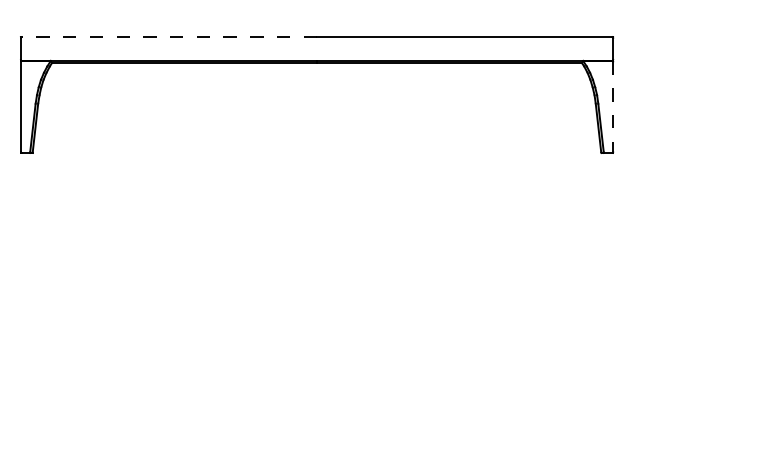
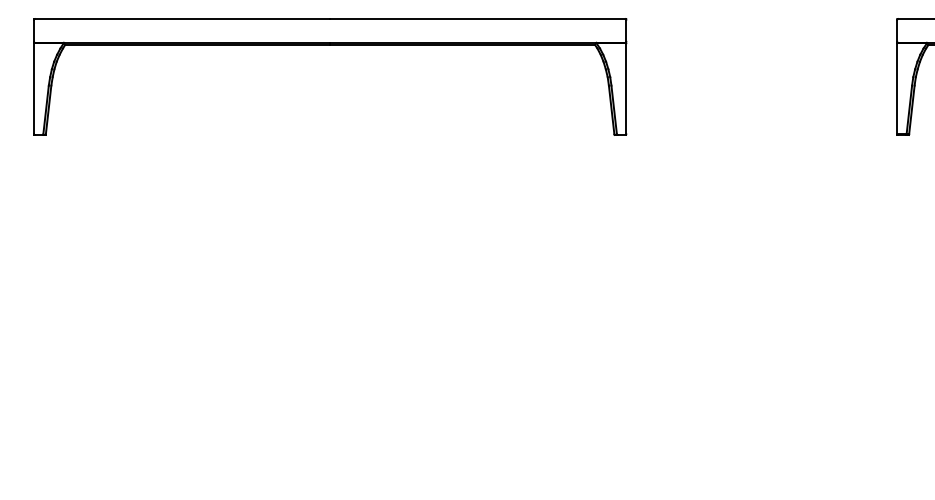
line: (169, 37) -> (182, 19), dashed -> solid
line: (613, 106) -> (626, 88), dashed -> solid

